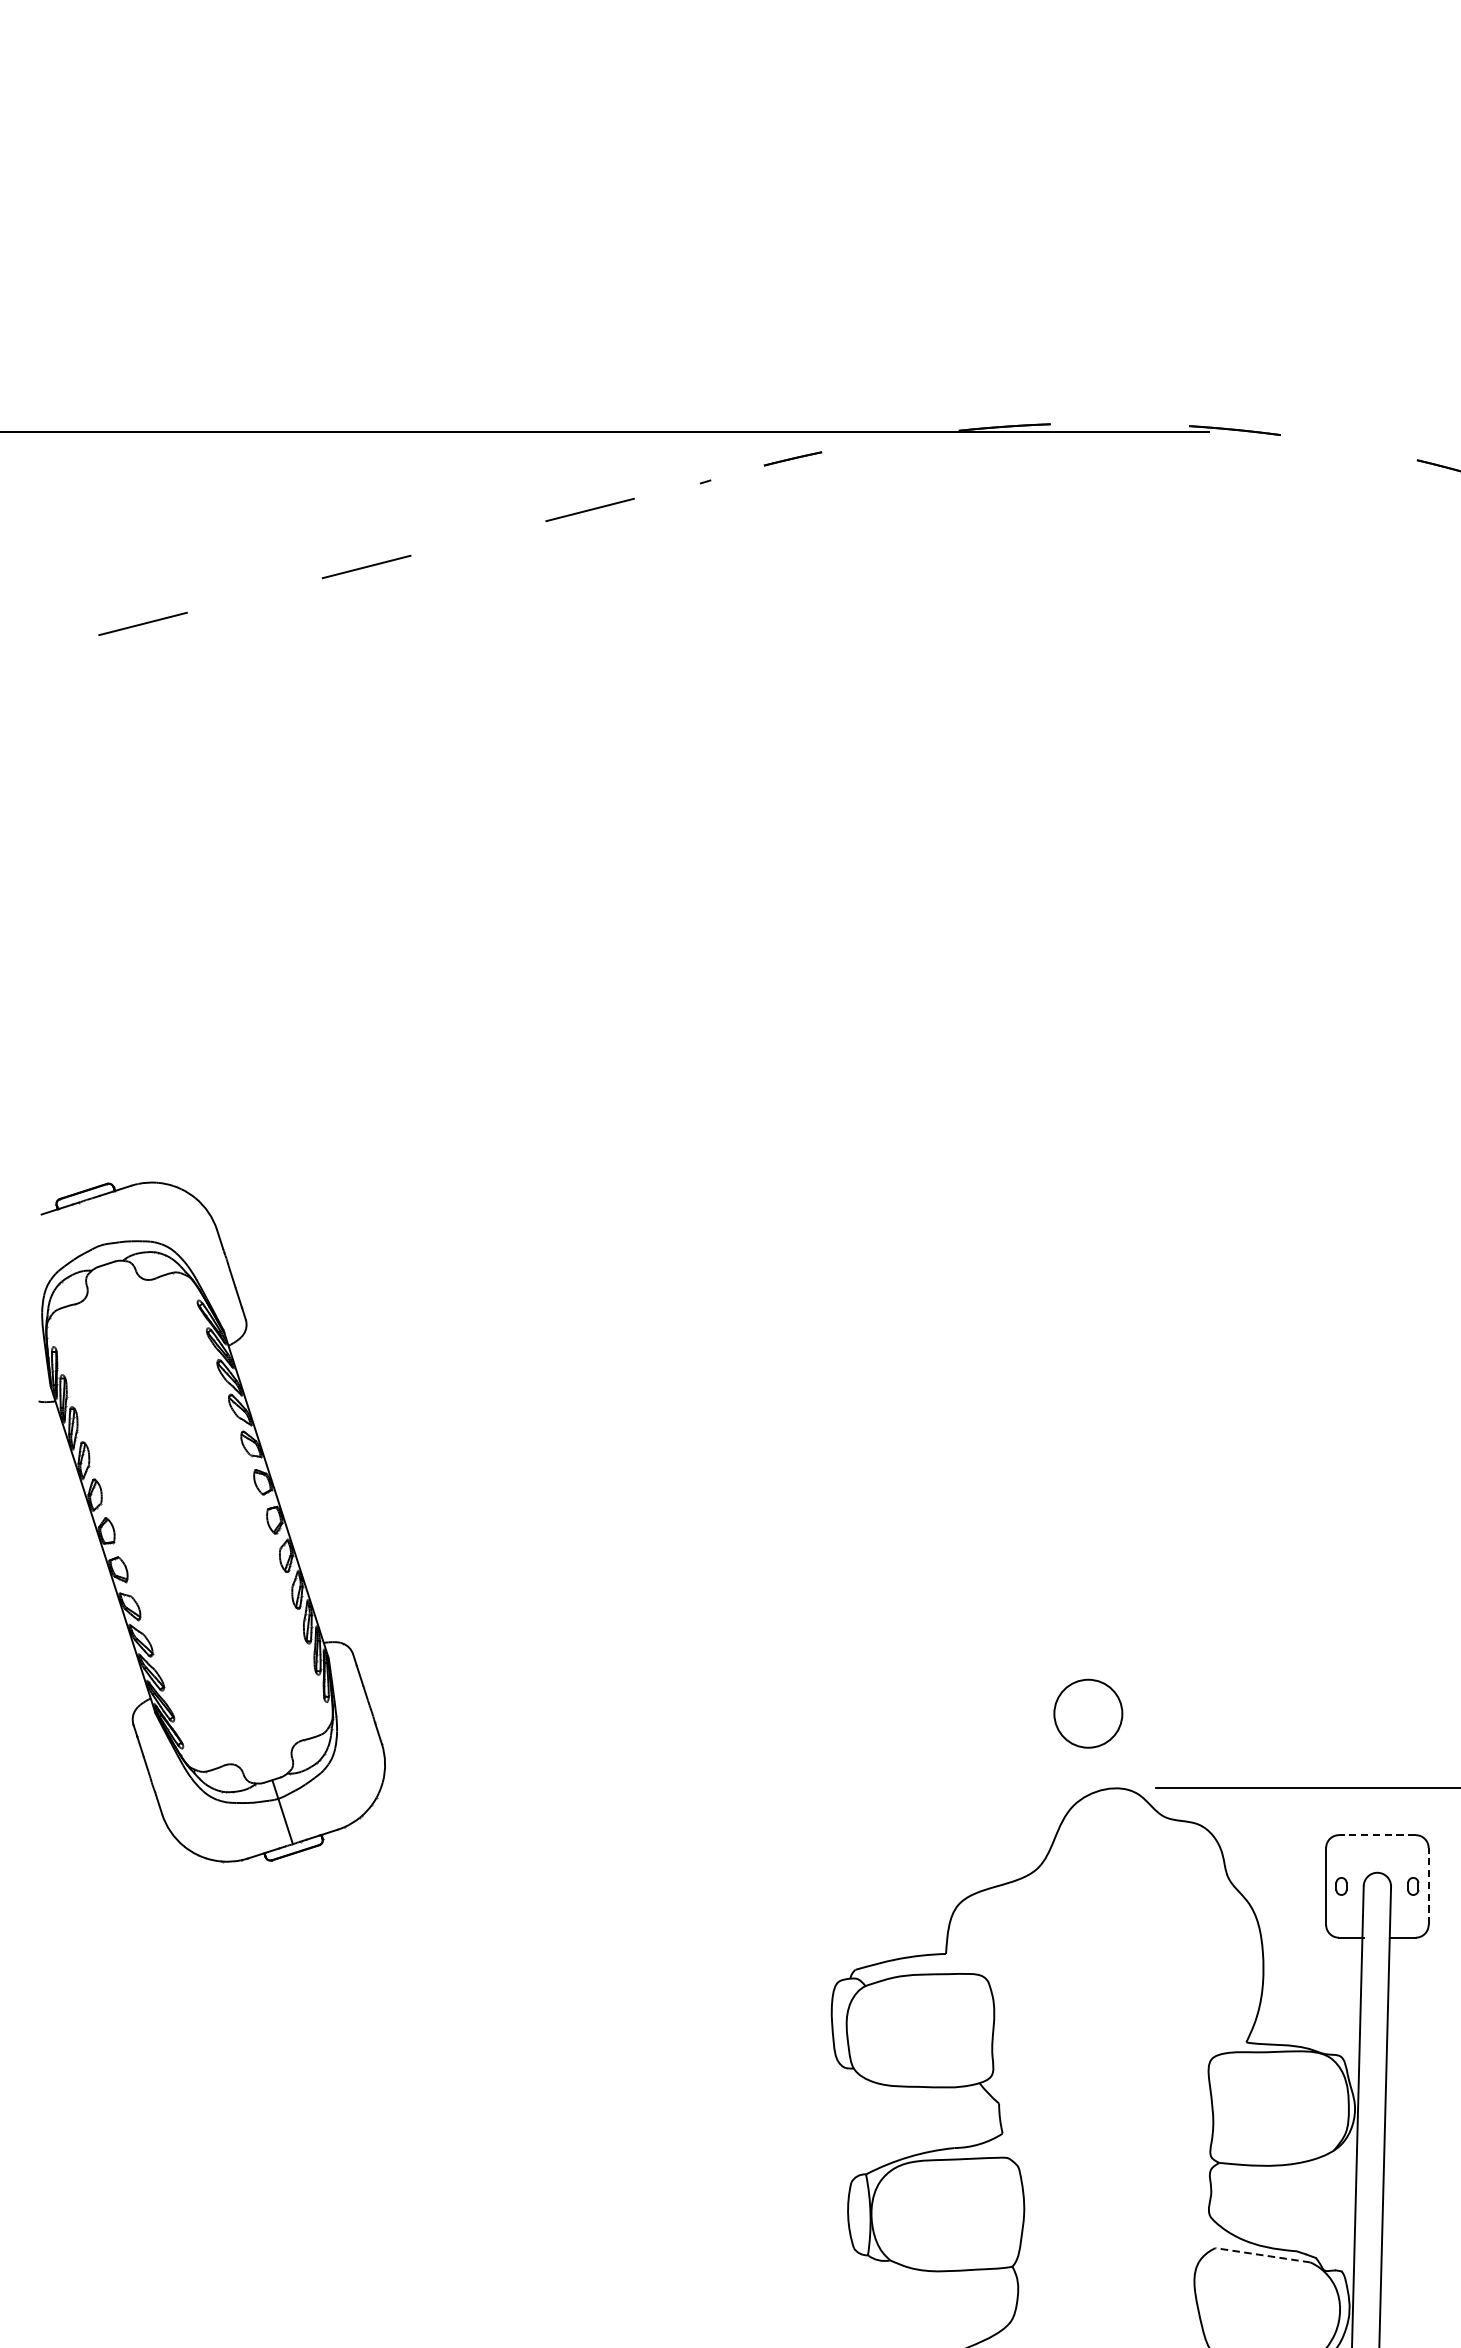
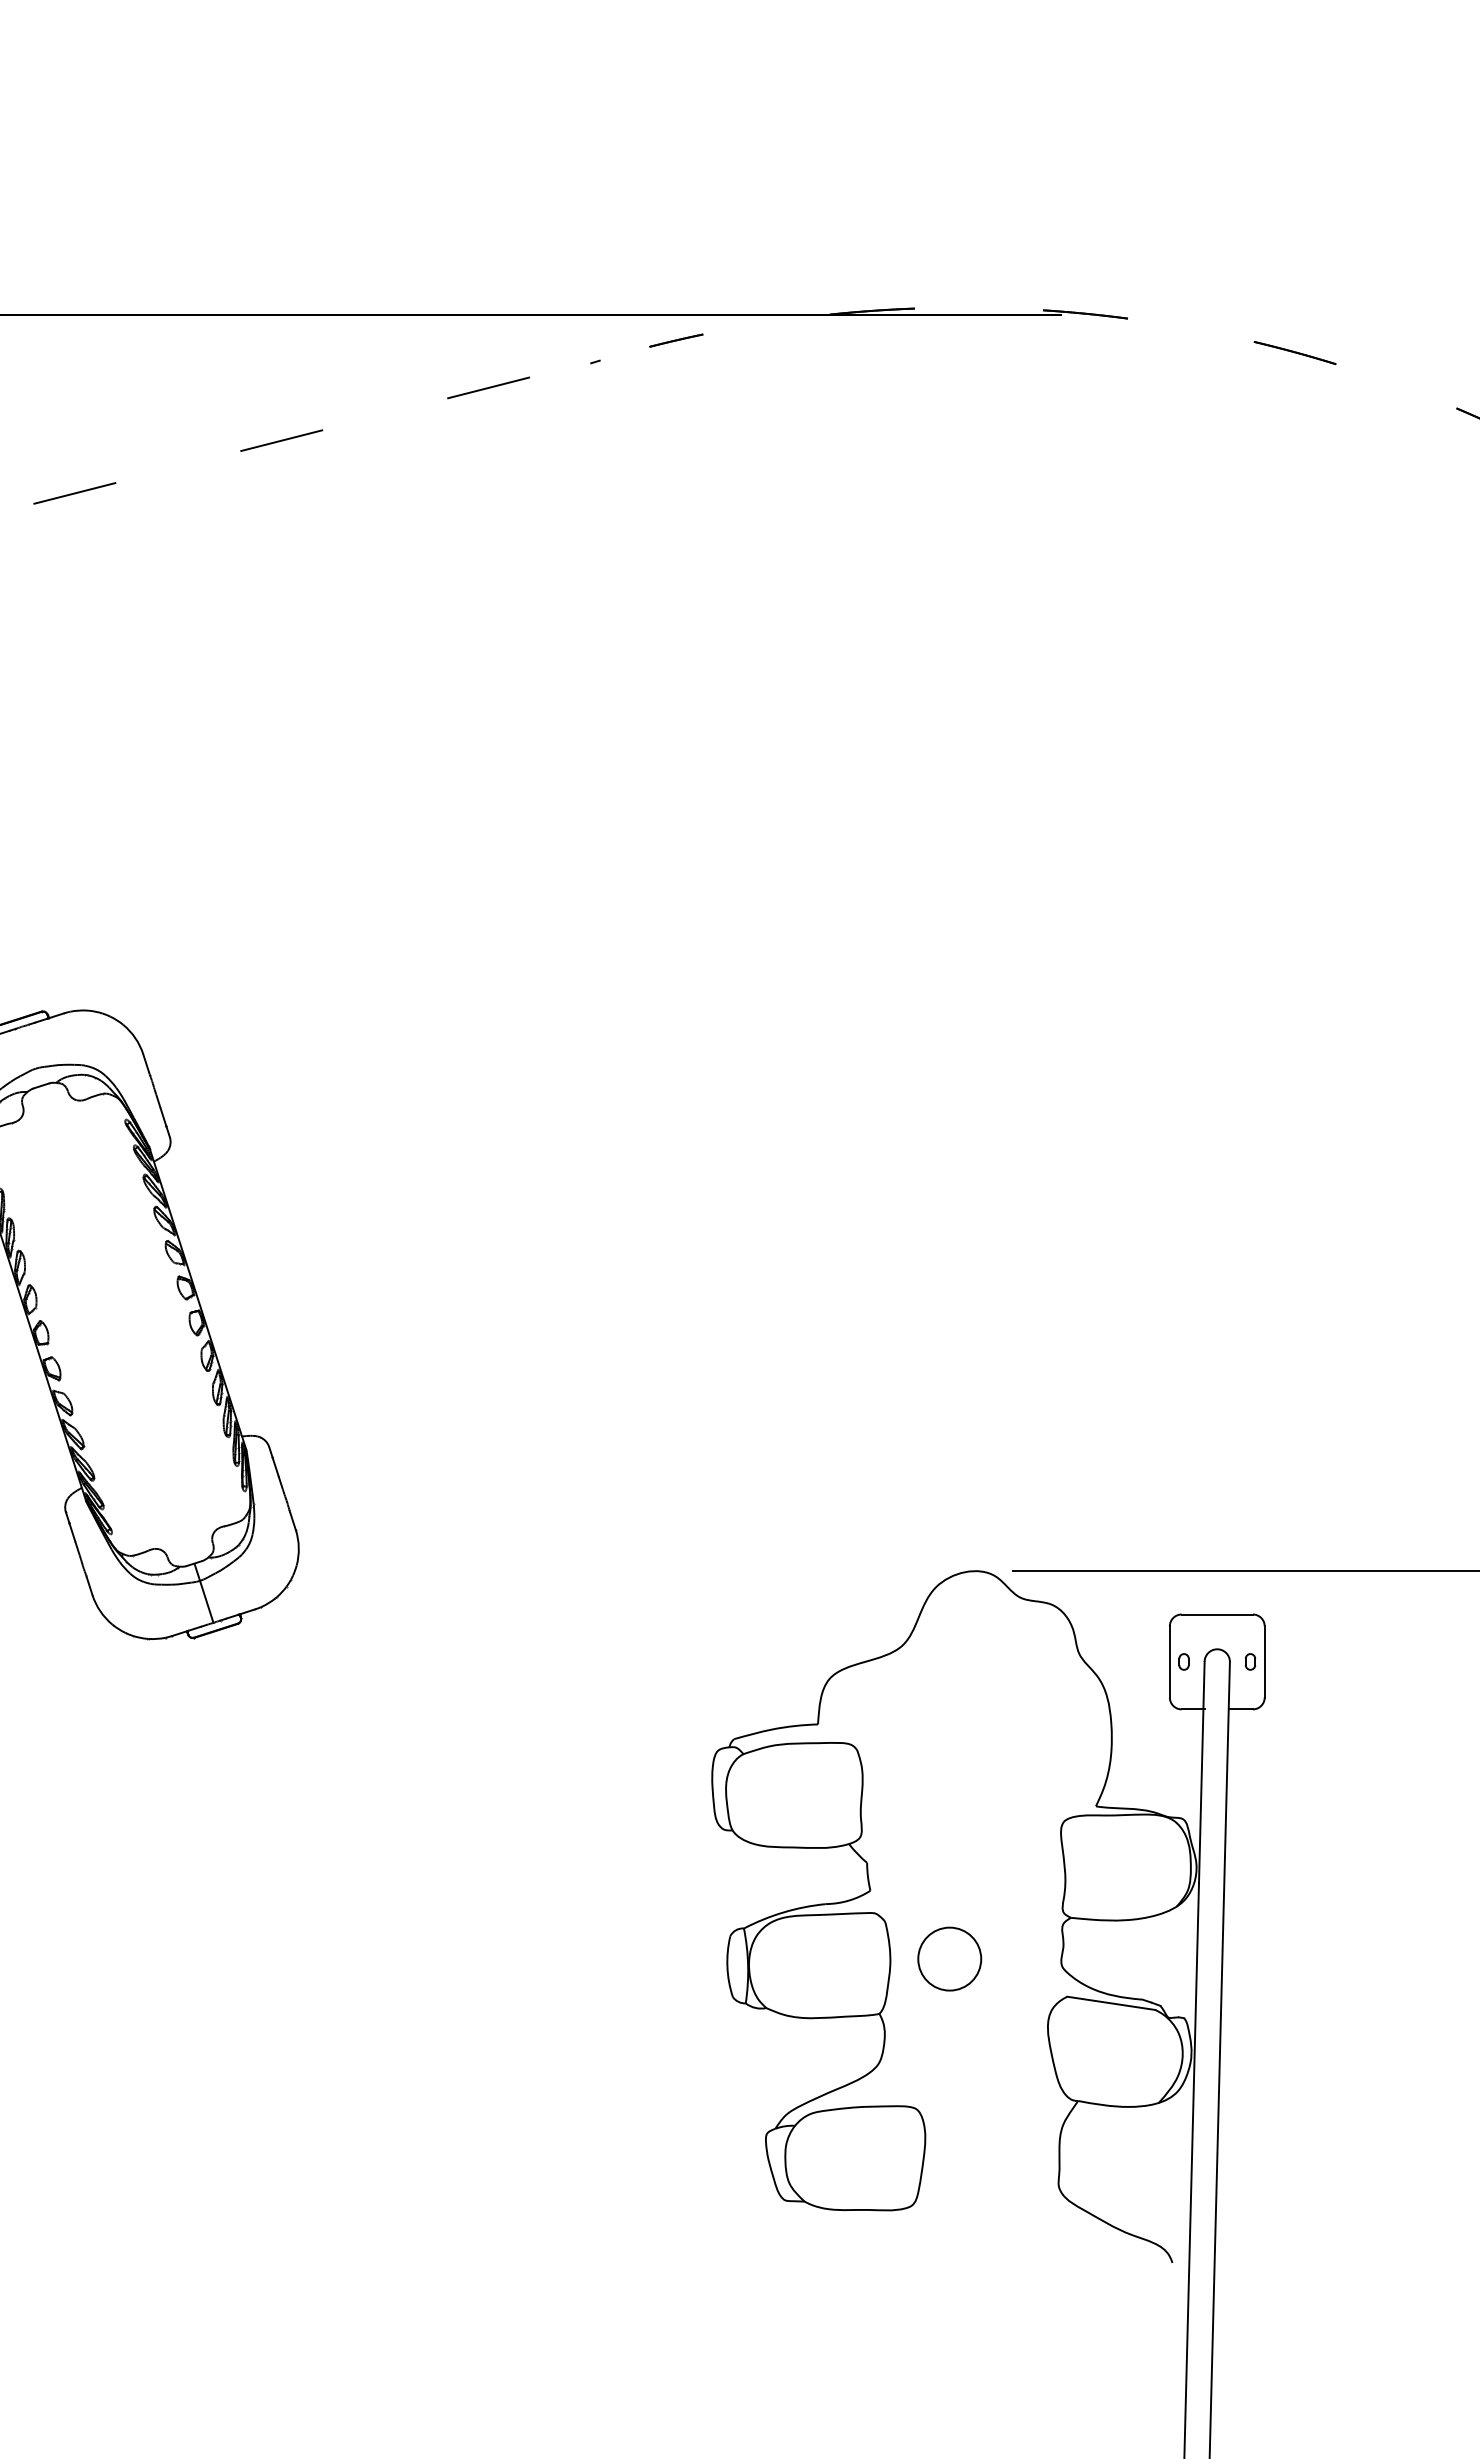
circle: (1088, 1713) -> (949, 1958), moved
line: (1377, 1835) -> (1217, 1614), dashed -> solid
line: (1428, 1885) -> (1264, 1661), dashed -> solid
line: (1262, 2255) -> (1110, 2003), dashed -> solid

